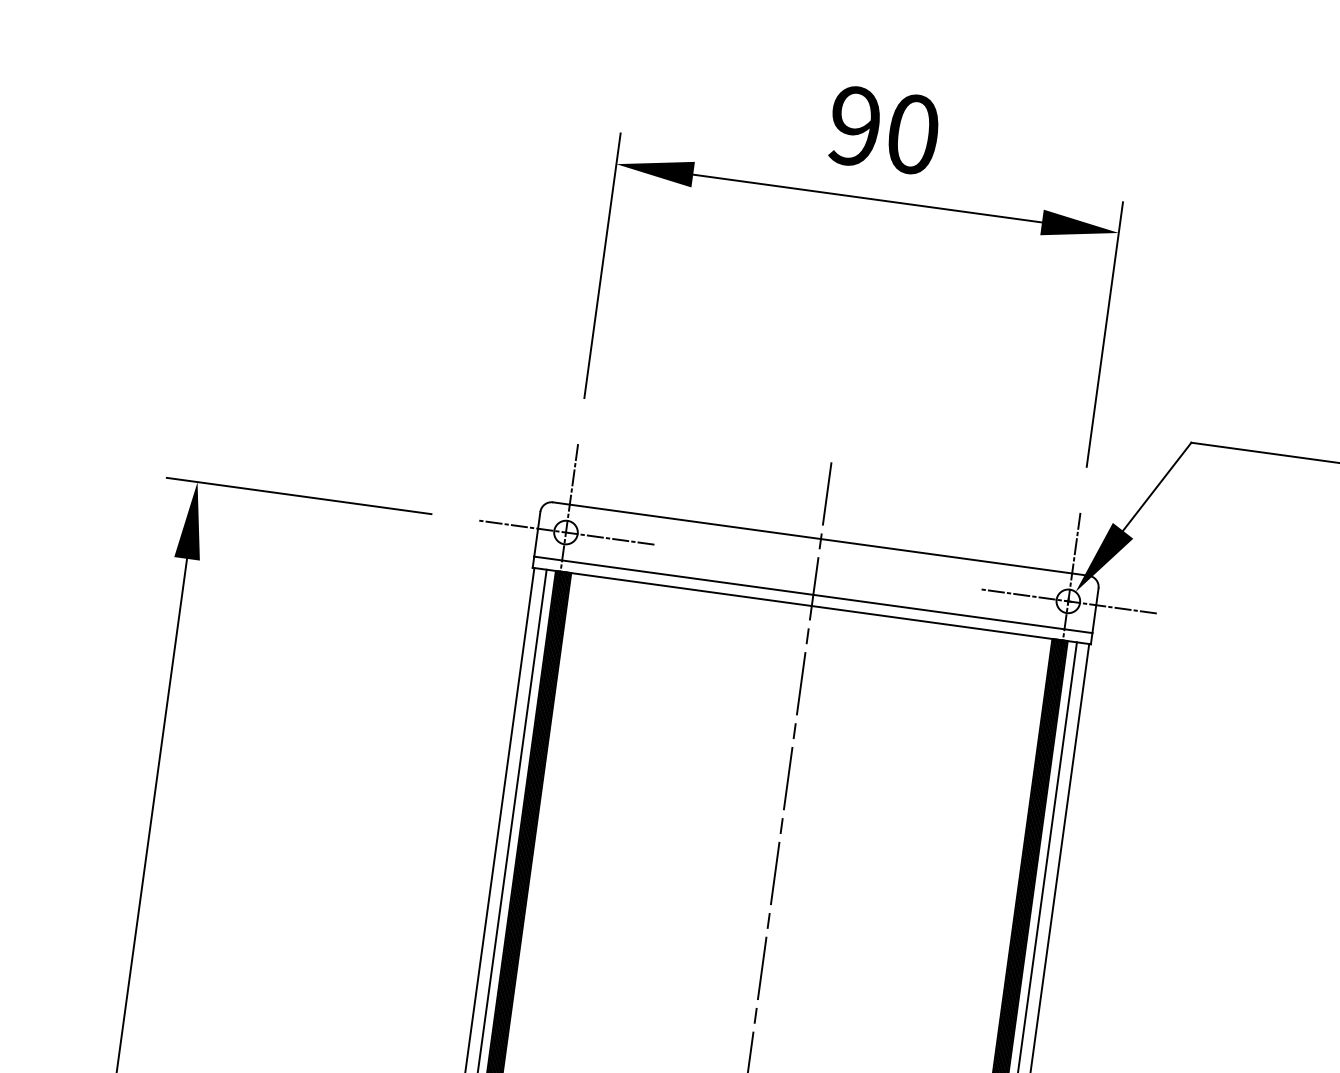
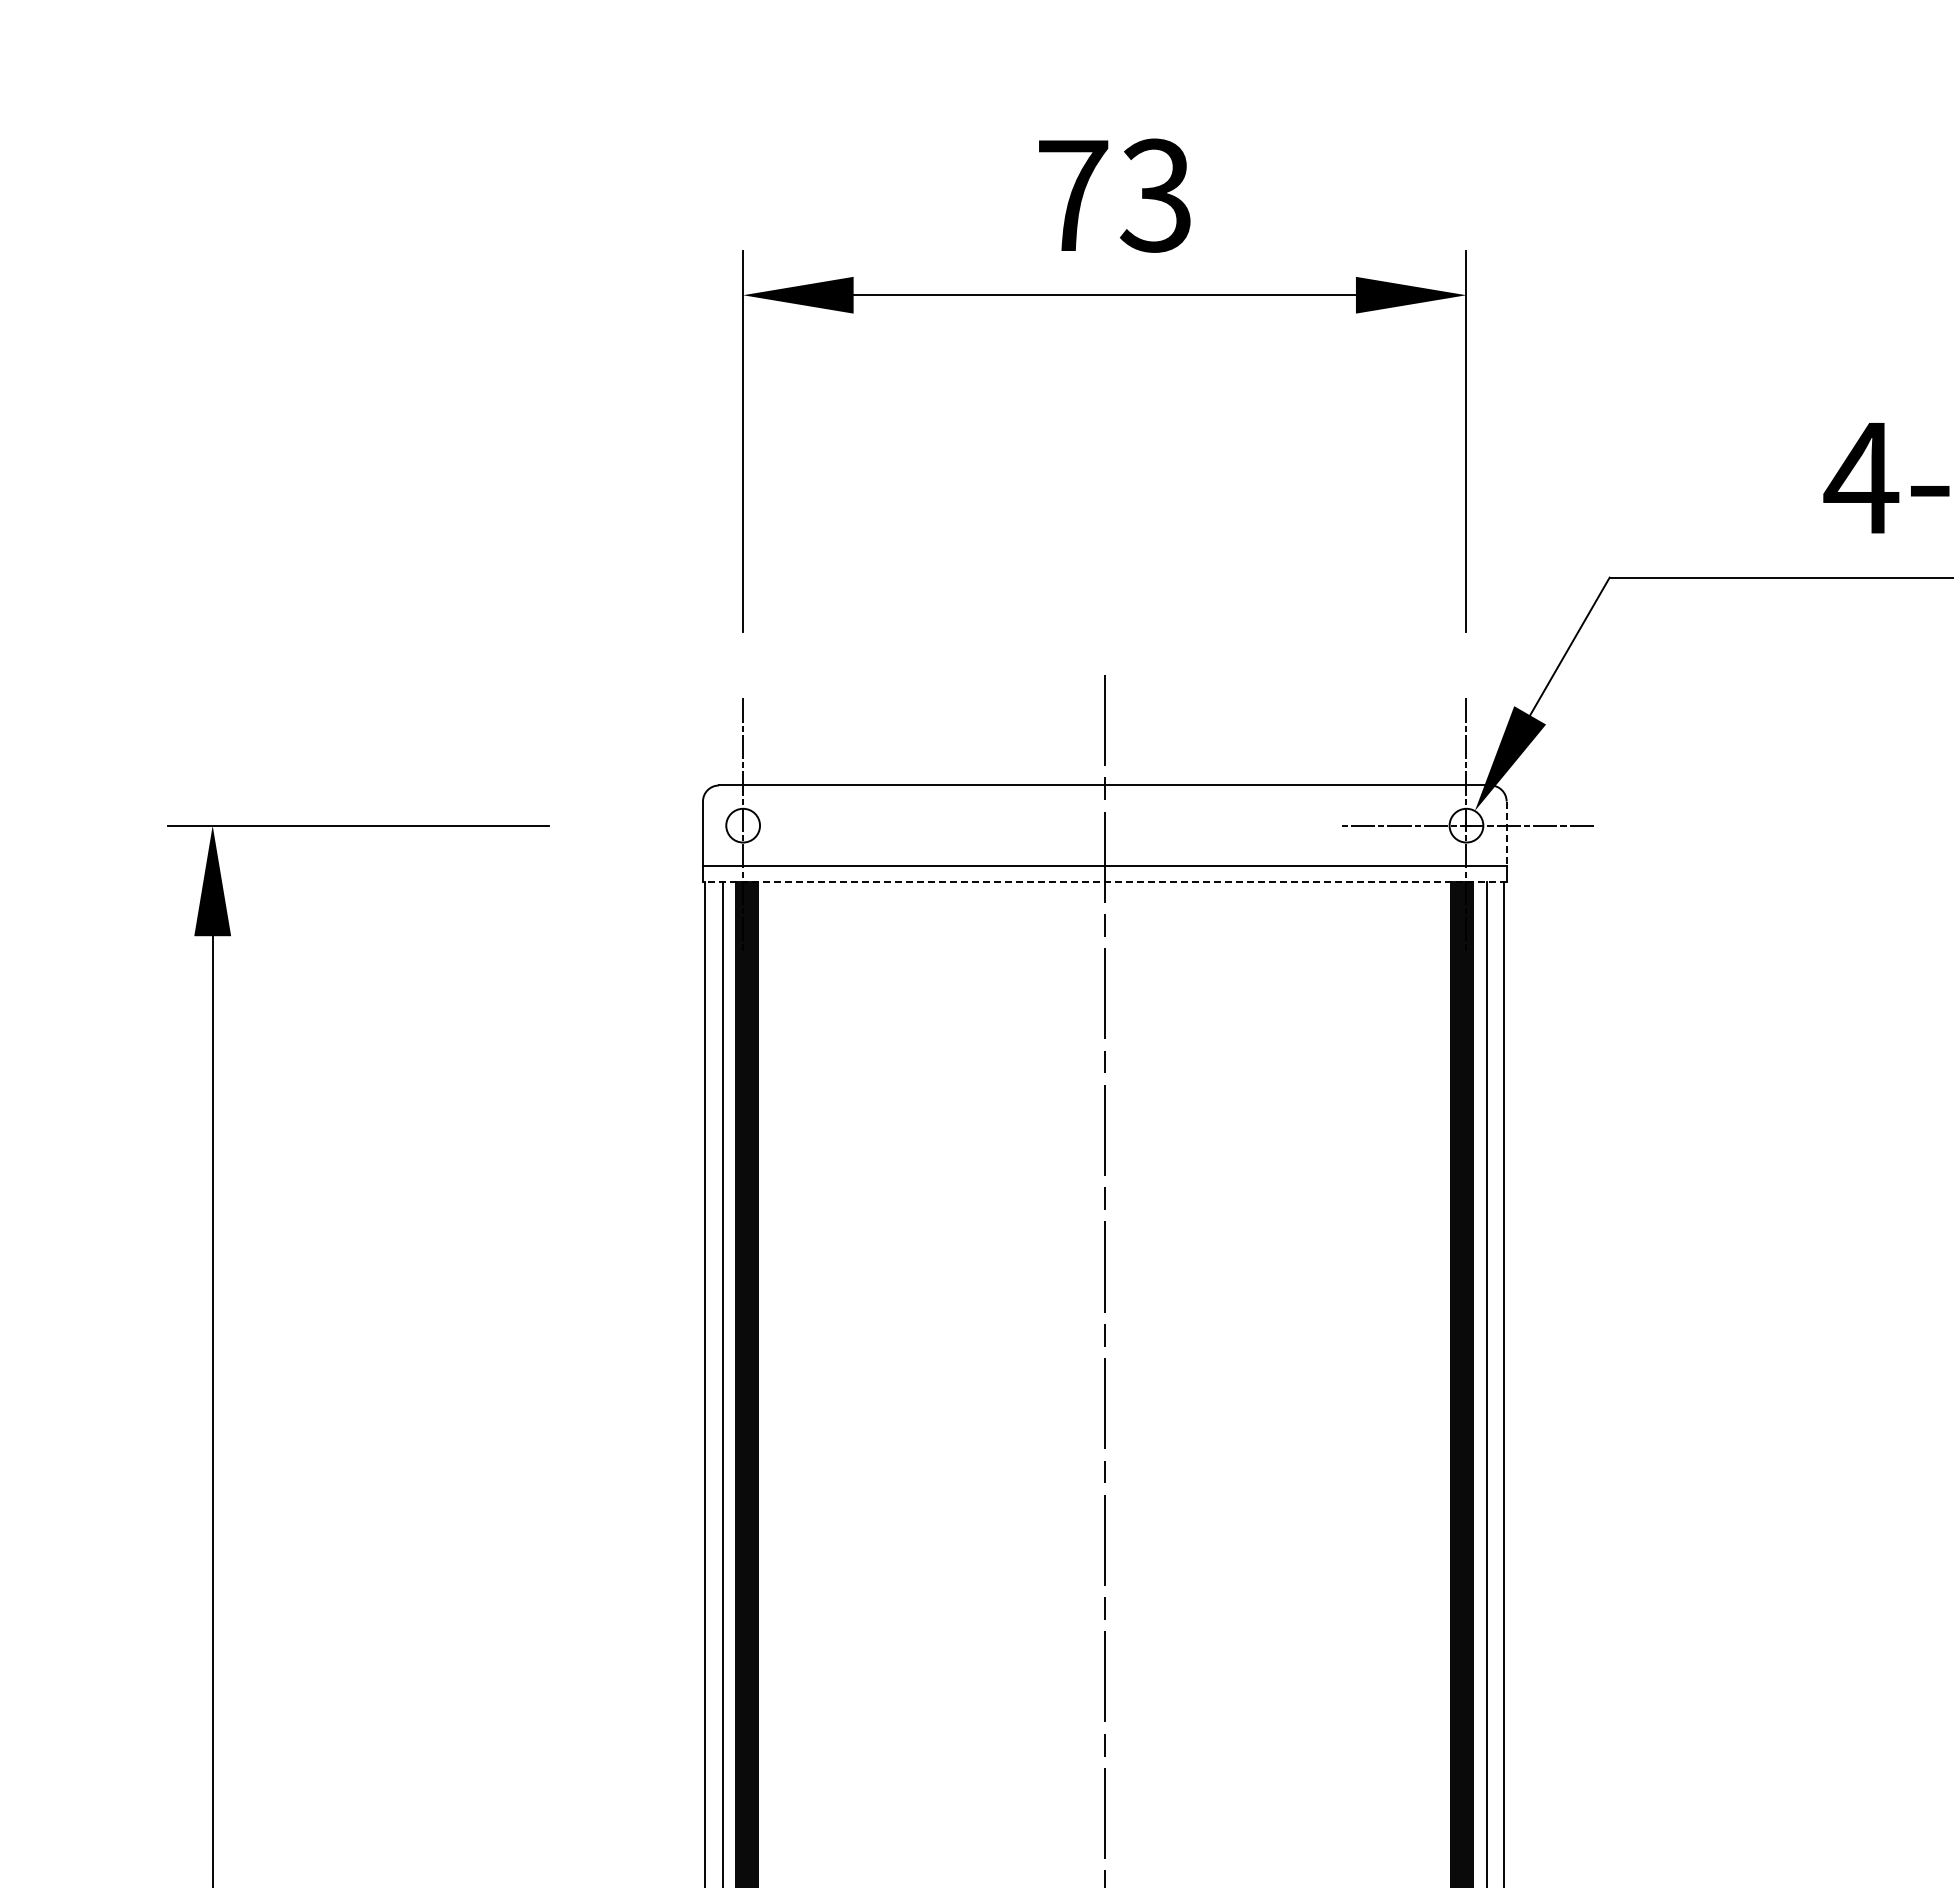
text: (883, 130) -> (1114, 195), 90 -> 73
line: (565, 532) -> (742, 825), removed
line: (811, 605) -> (1104, 881), solid -> dashed
line: (1095, 611) -> (1506, 834), solid -> dashed

